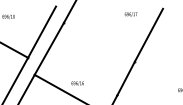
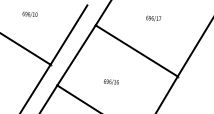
text: (130, 14) -> (153, 18), moved
line: (98, 41) -> (135, 49), added
text: (77, 83) -> (111, 82), moved

